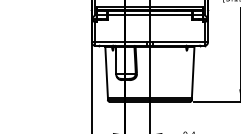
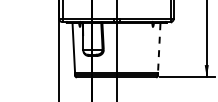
line: (193, 72) -> (159, 48), solid -> dashed

